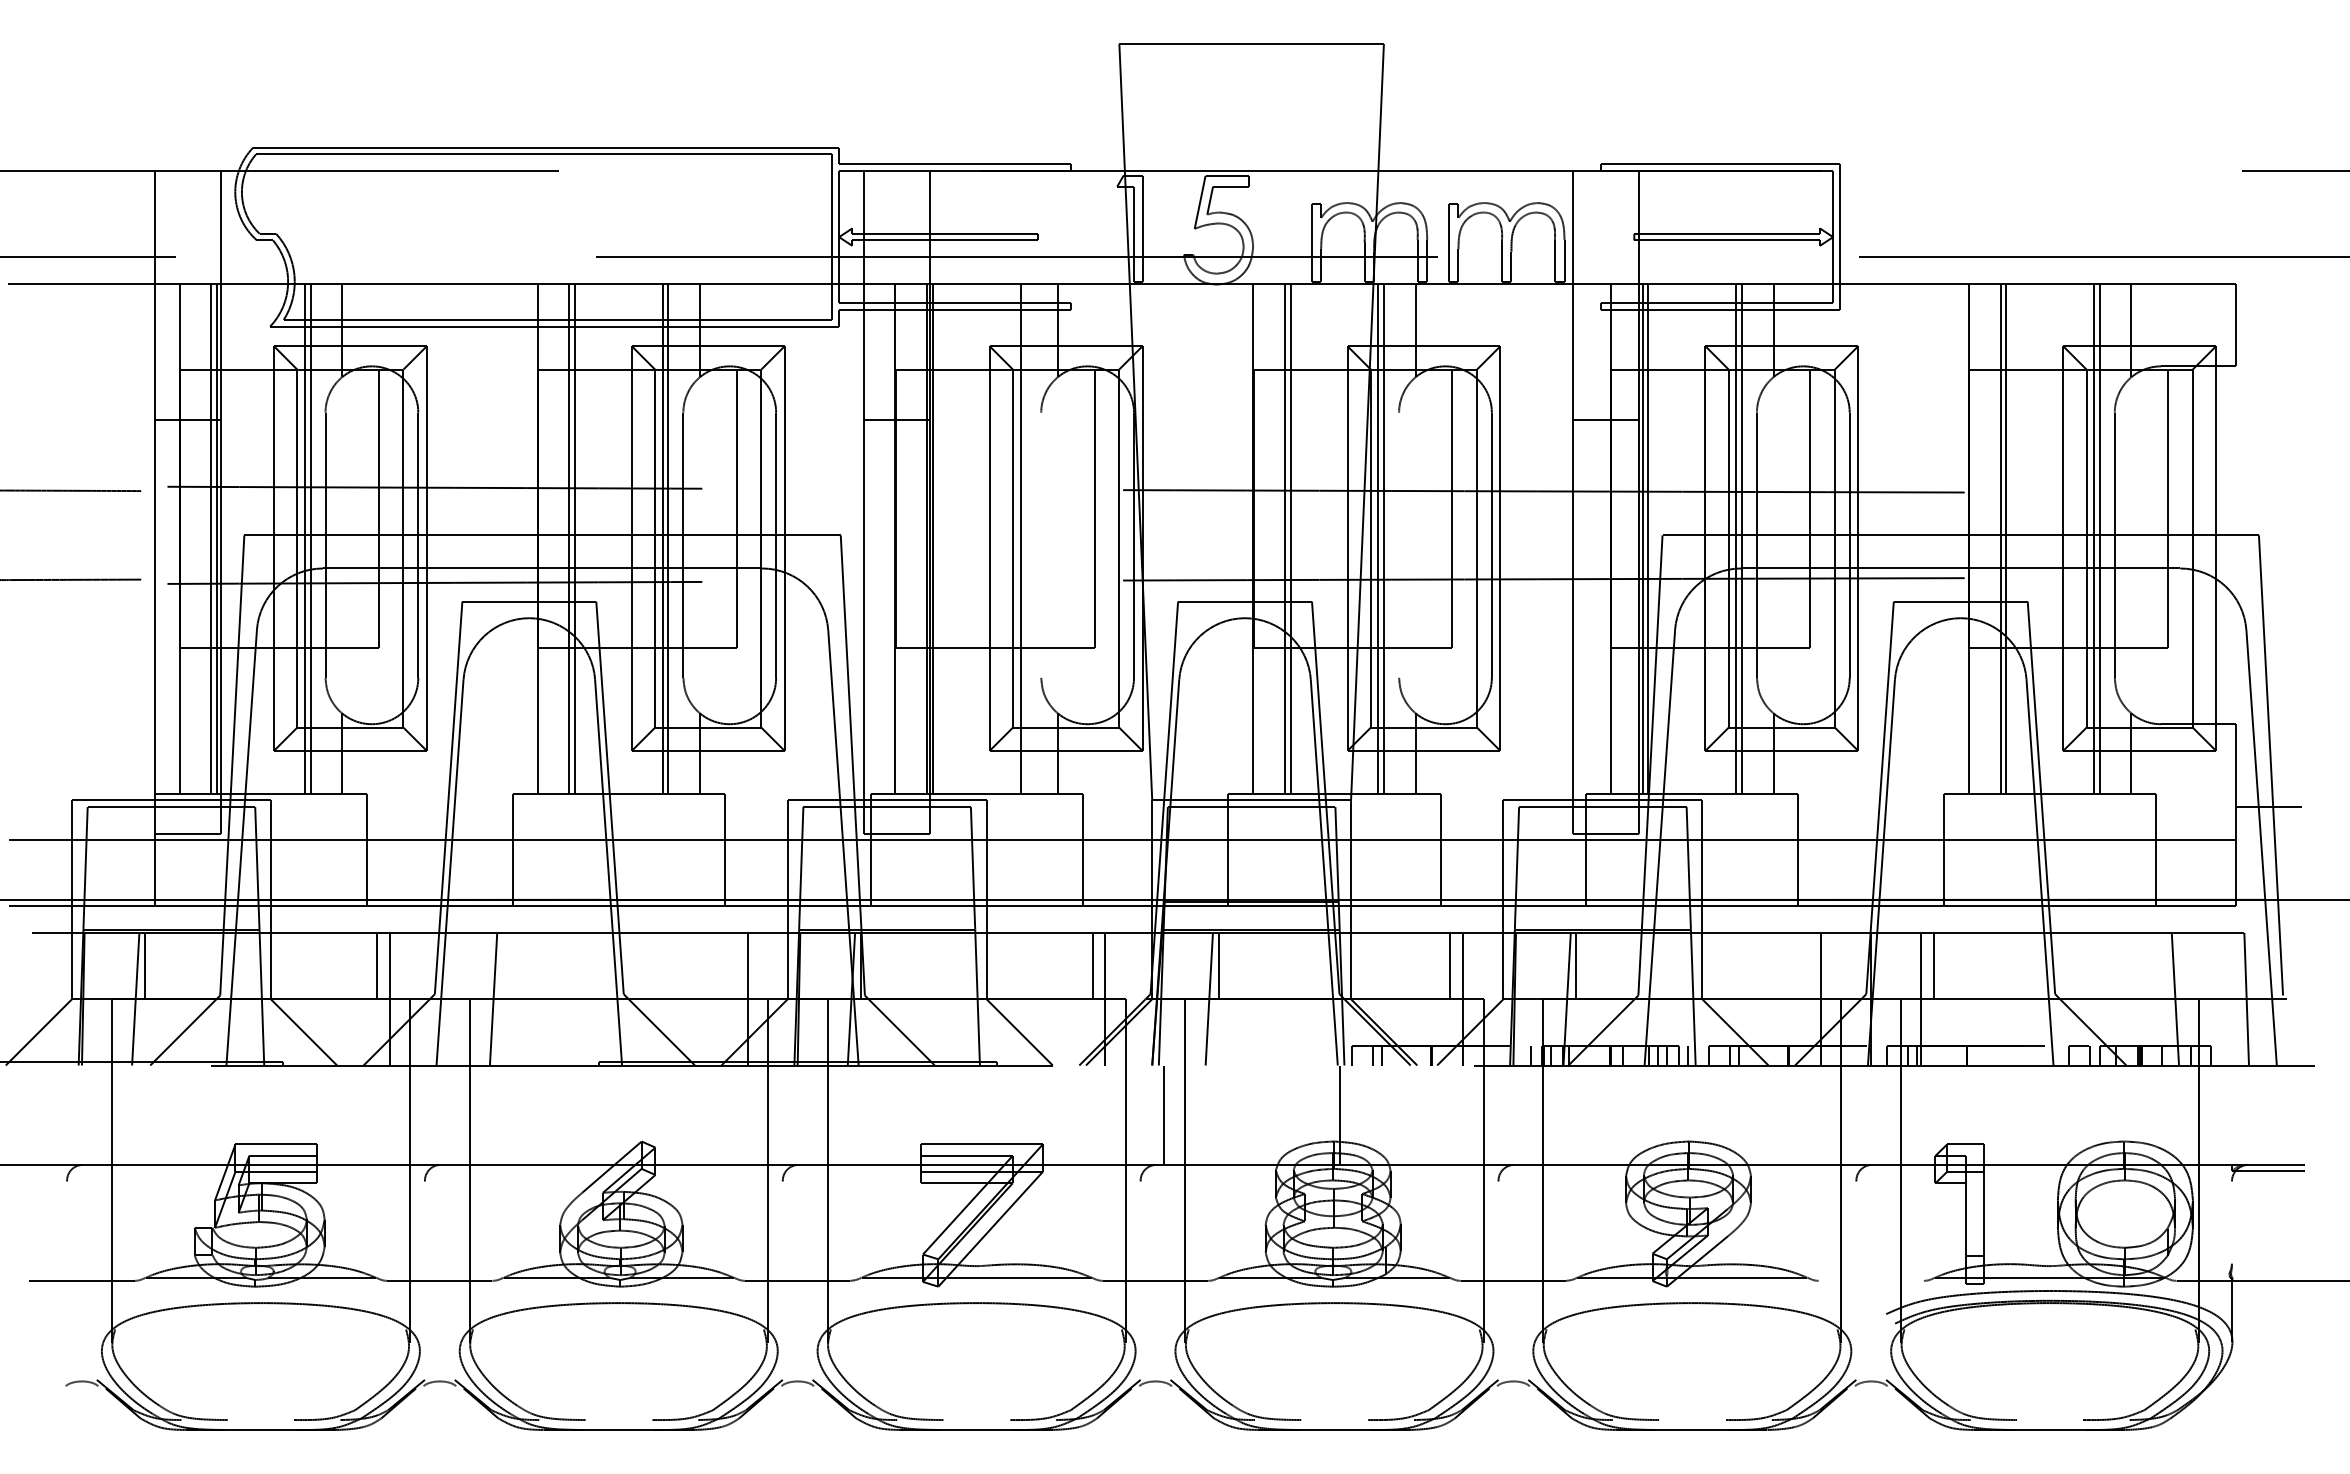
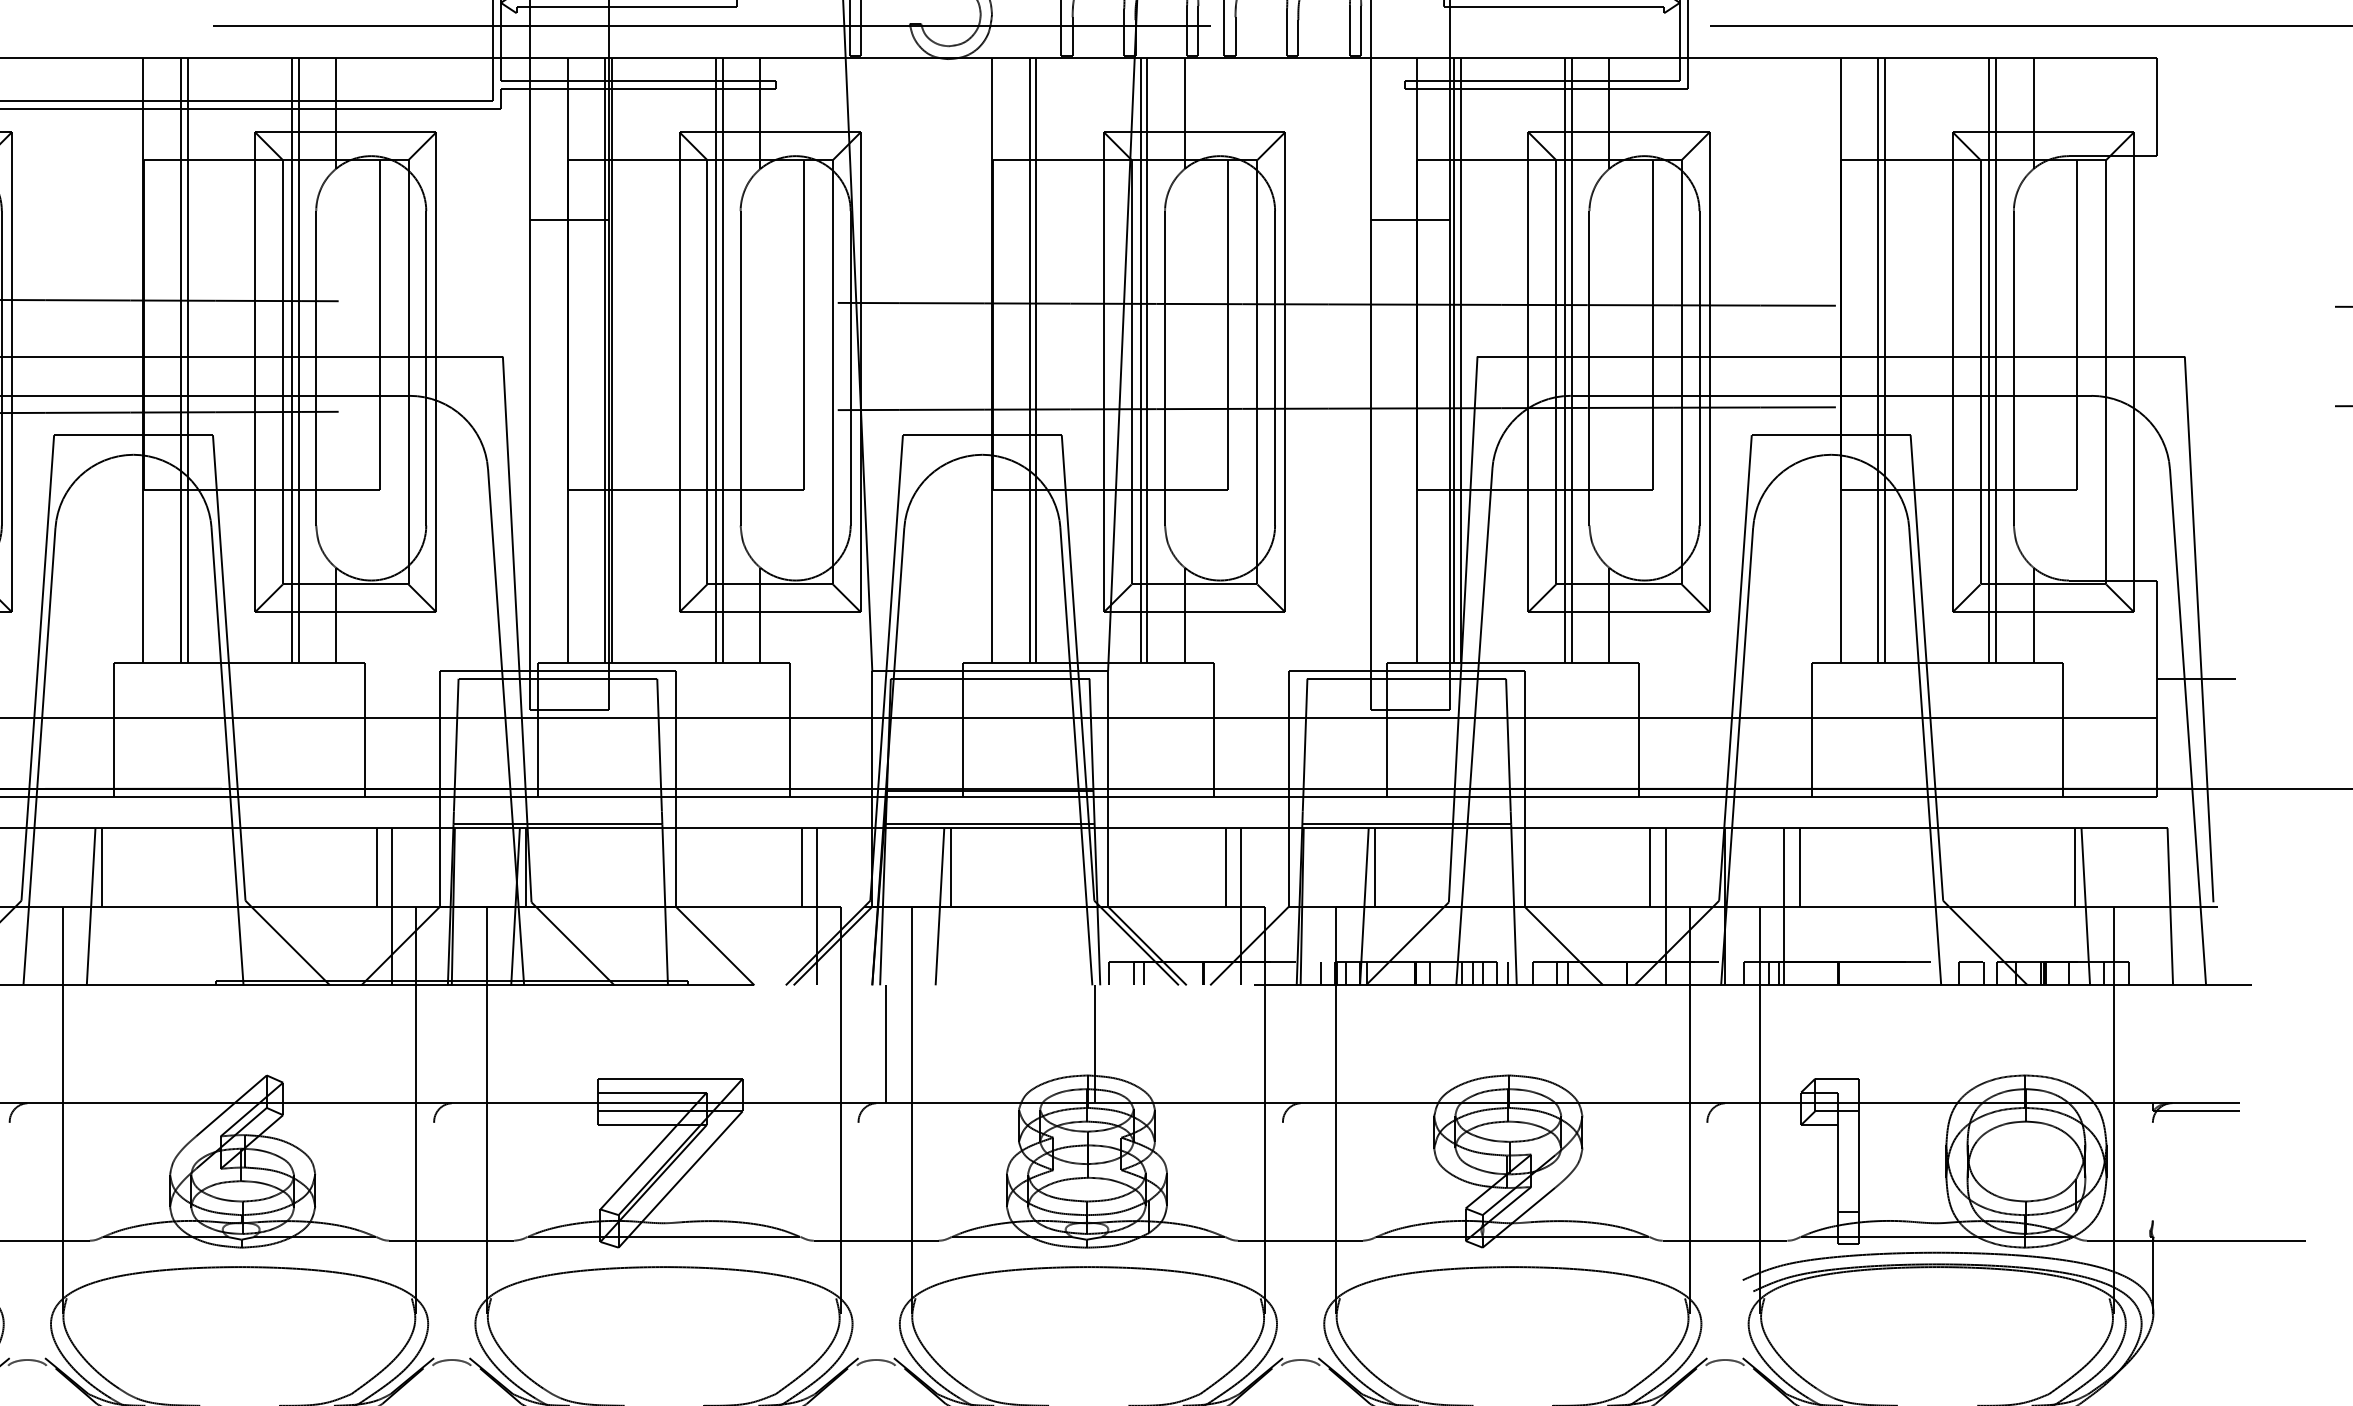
line: (1026, 538) -> (723, 360), added
line: (1041, 544) -> (740, 367), added
line: (1399, 544) -> (1165, 367), added
line: (502, 965) -> (101, 866), added
line: (734, 965) -> (376, 866), added
line: (1808, 965) -> (1650, 866), added
line: (2166, 965) -> (2075, 866), added
line: (1870, 1280) -> (1724, 1240), added

